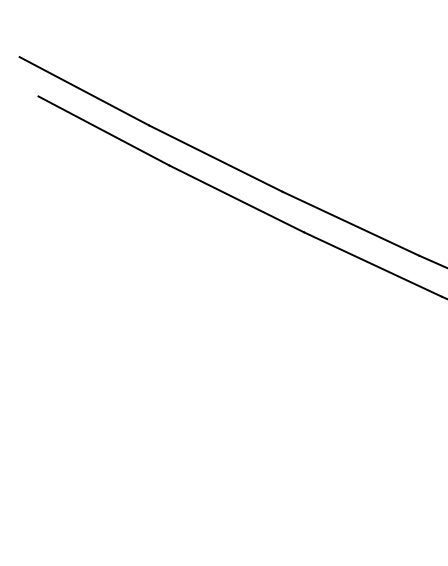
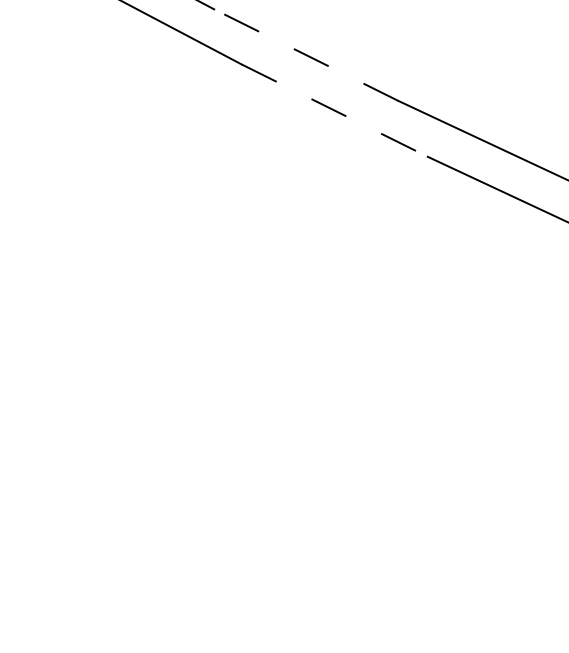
line: (215, 158) -> (305, 54), solid -> dashed
line: (237, 199) -> (335, 111), solid -> dashed

